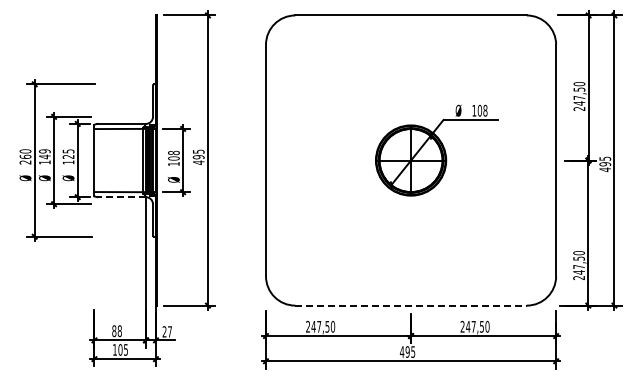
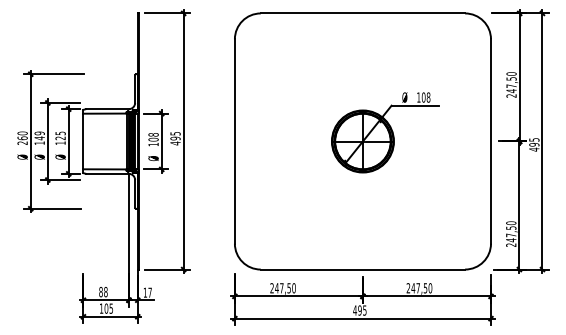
line: (121, 197) -> (107, 174), dashed -> solid
line: (411, 305) -> (363, 269), dashed -> solid
text: (164, 331) -> (145, 292), 27 -> 17

